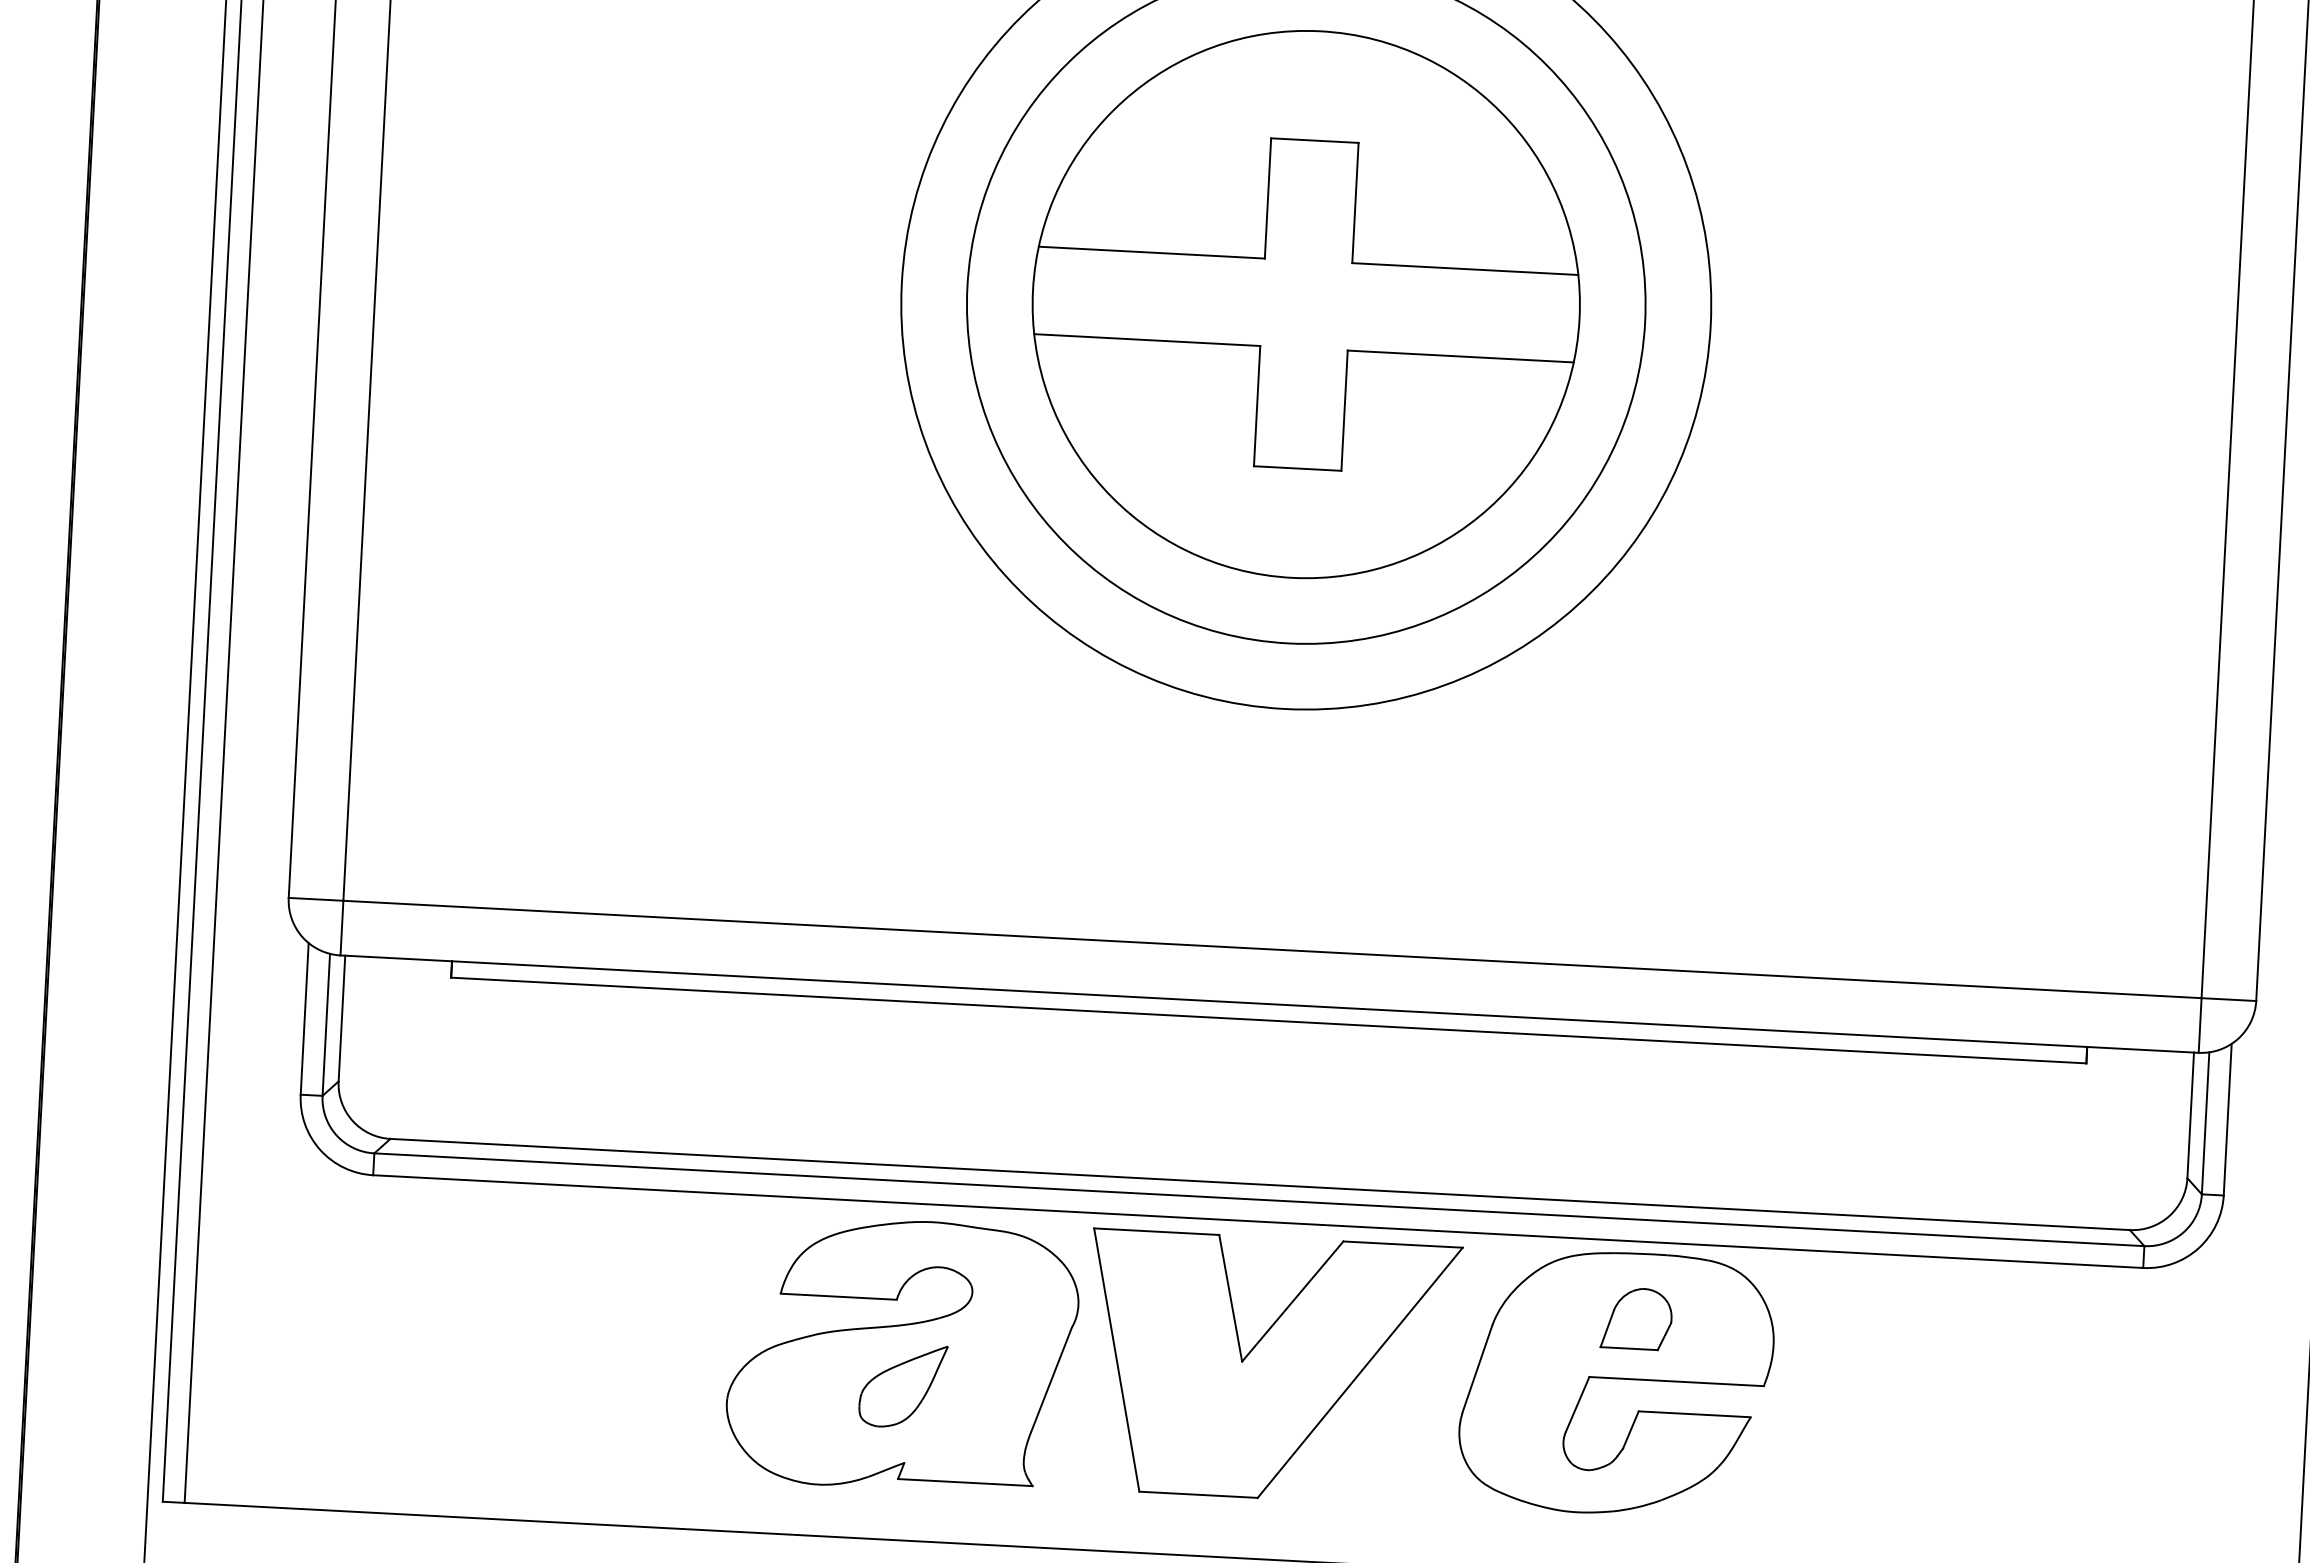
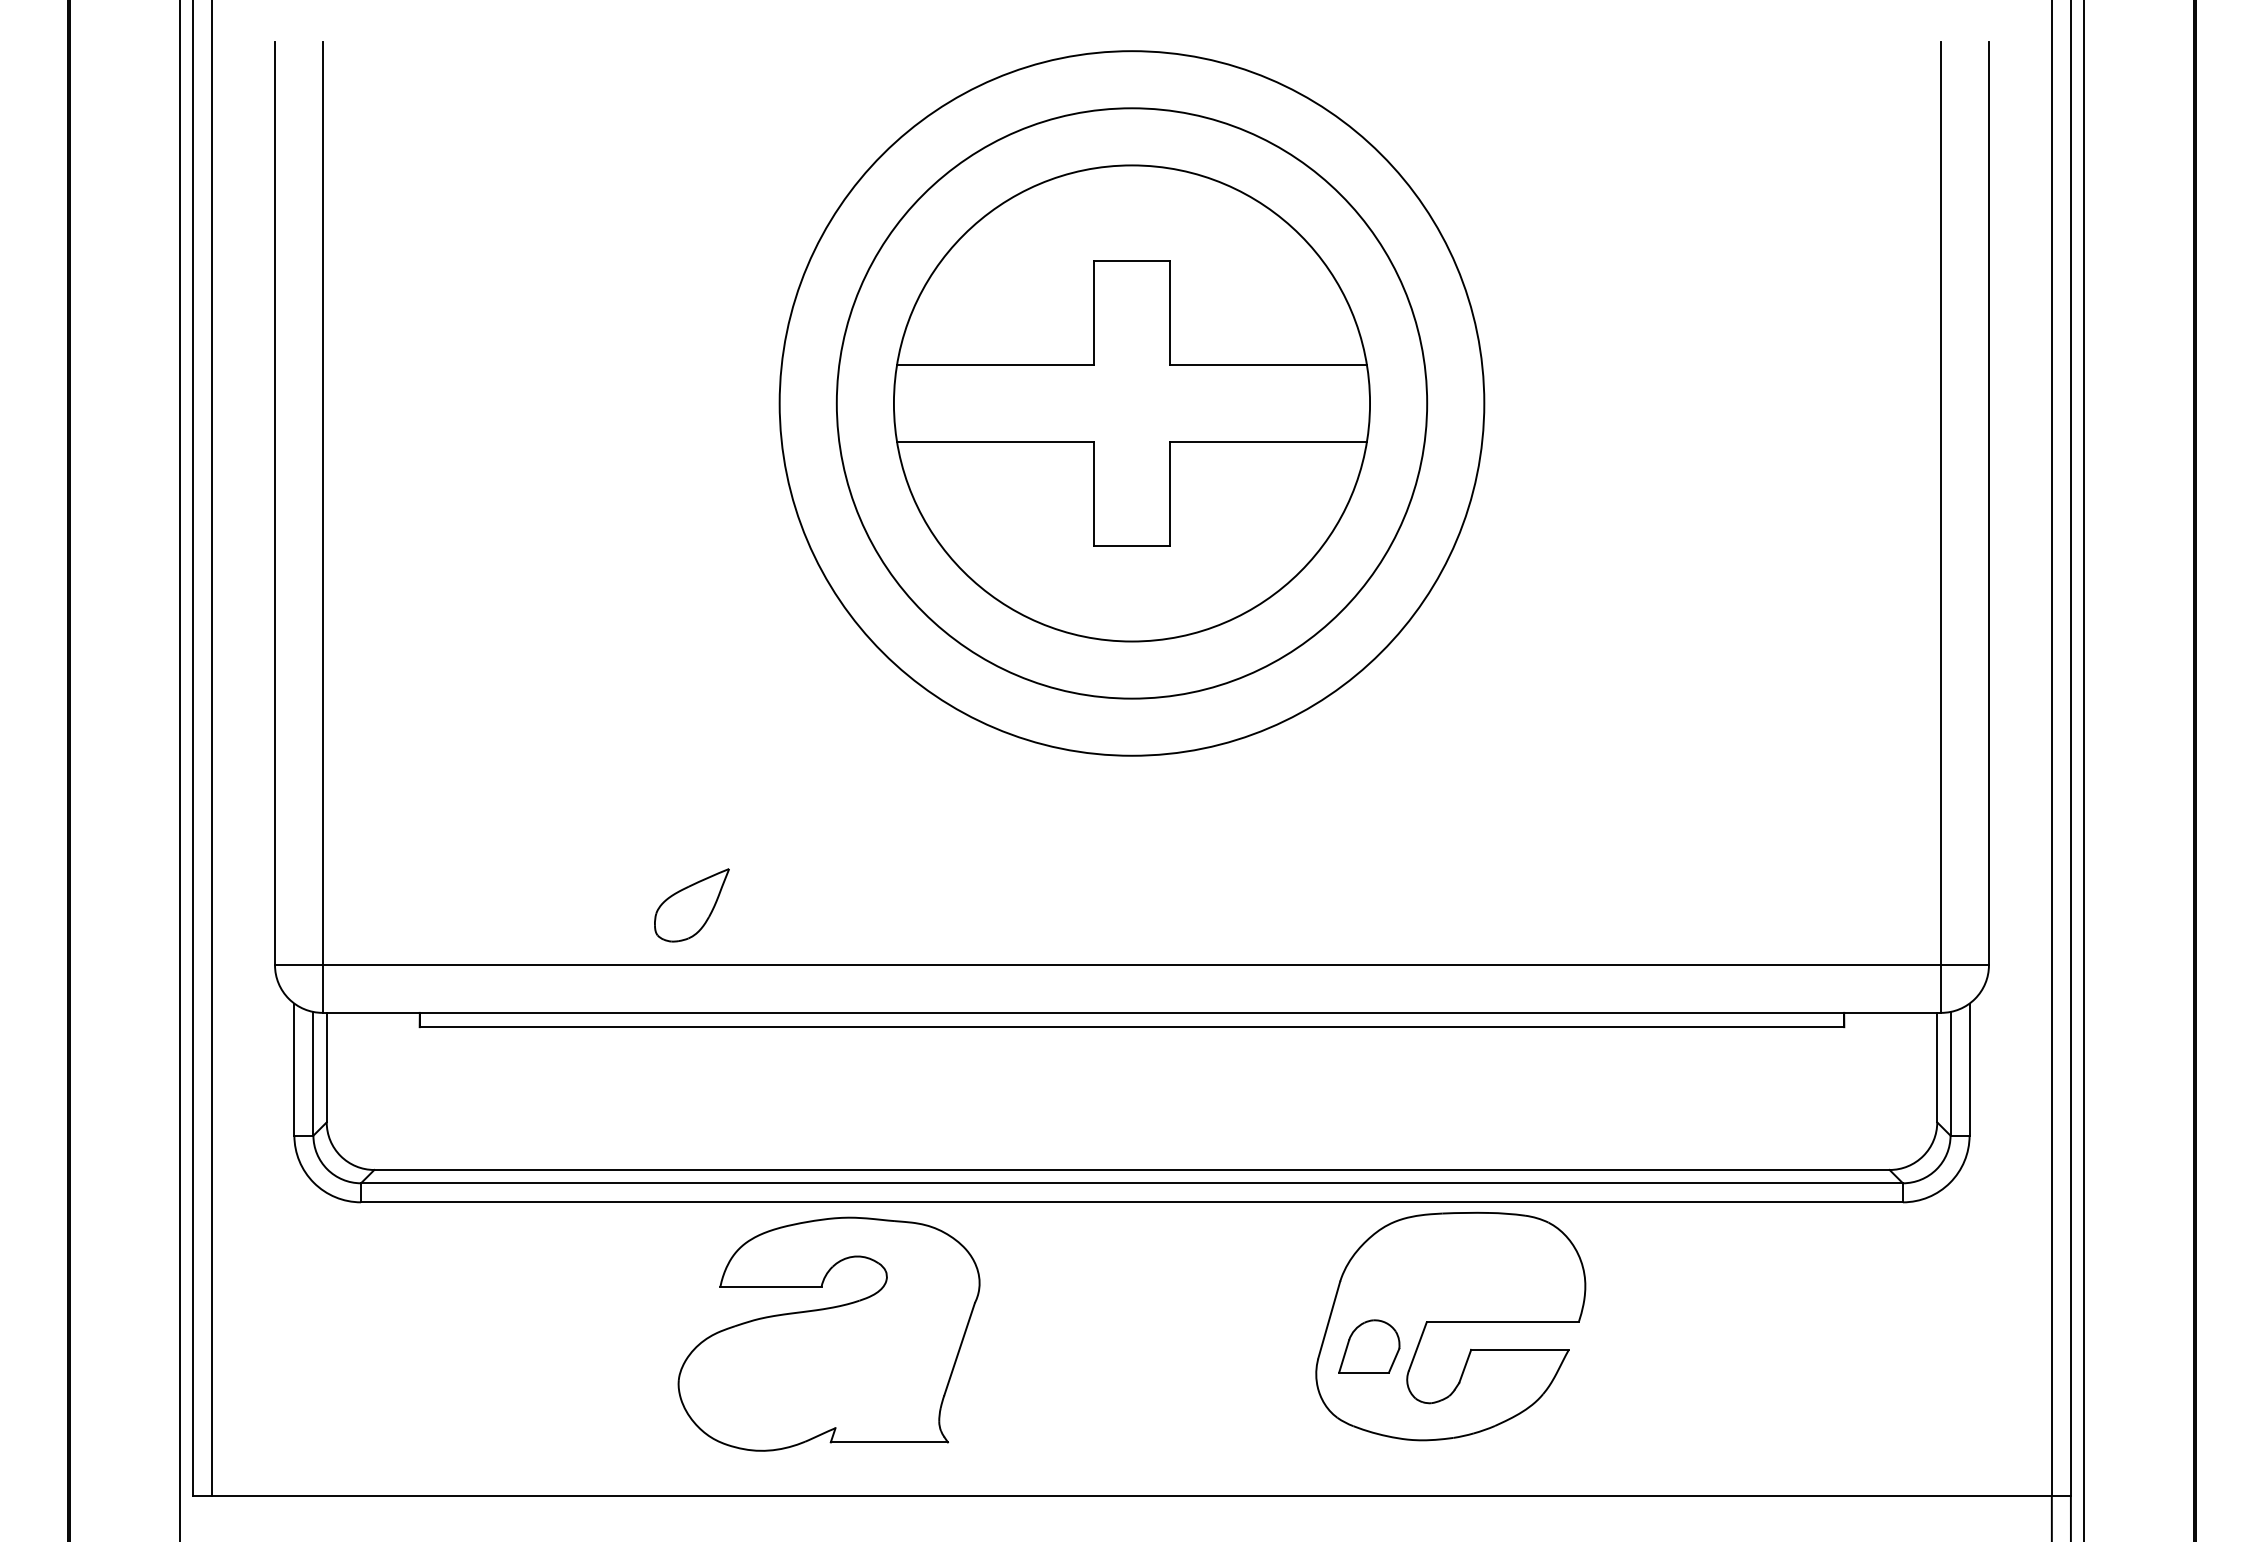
part: (1637, 1318) -> (1369, 1346), moved
part: (1270, 1367) -> (1149, 1328), removed
part: (902, 1386) -> (691, 905), moved

